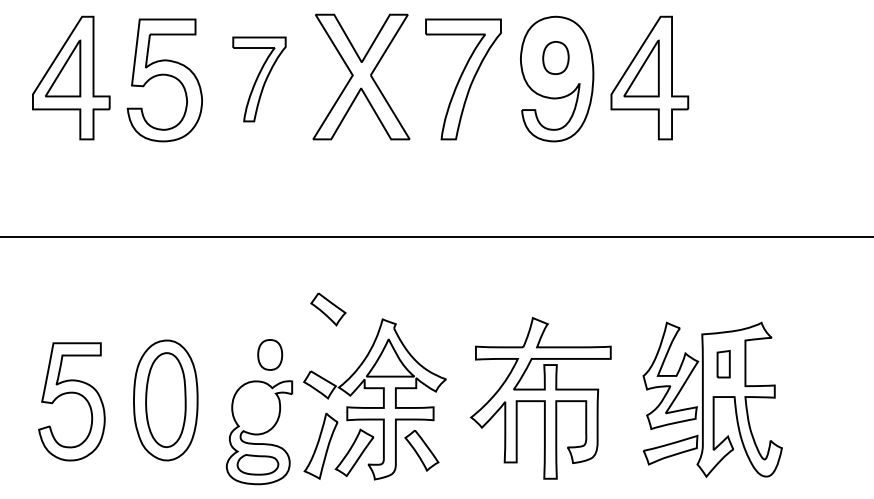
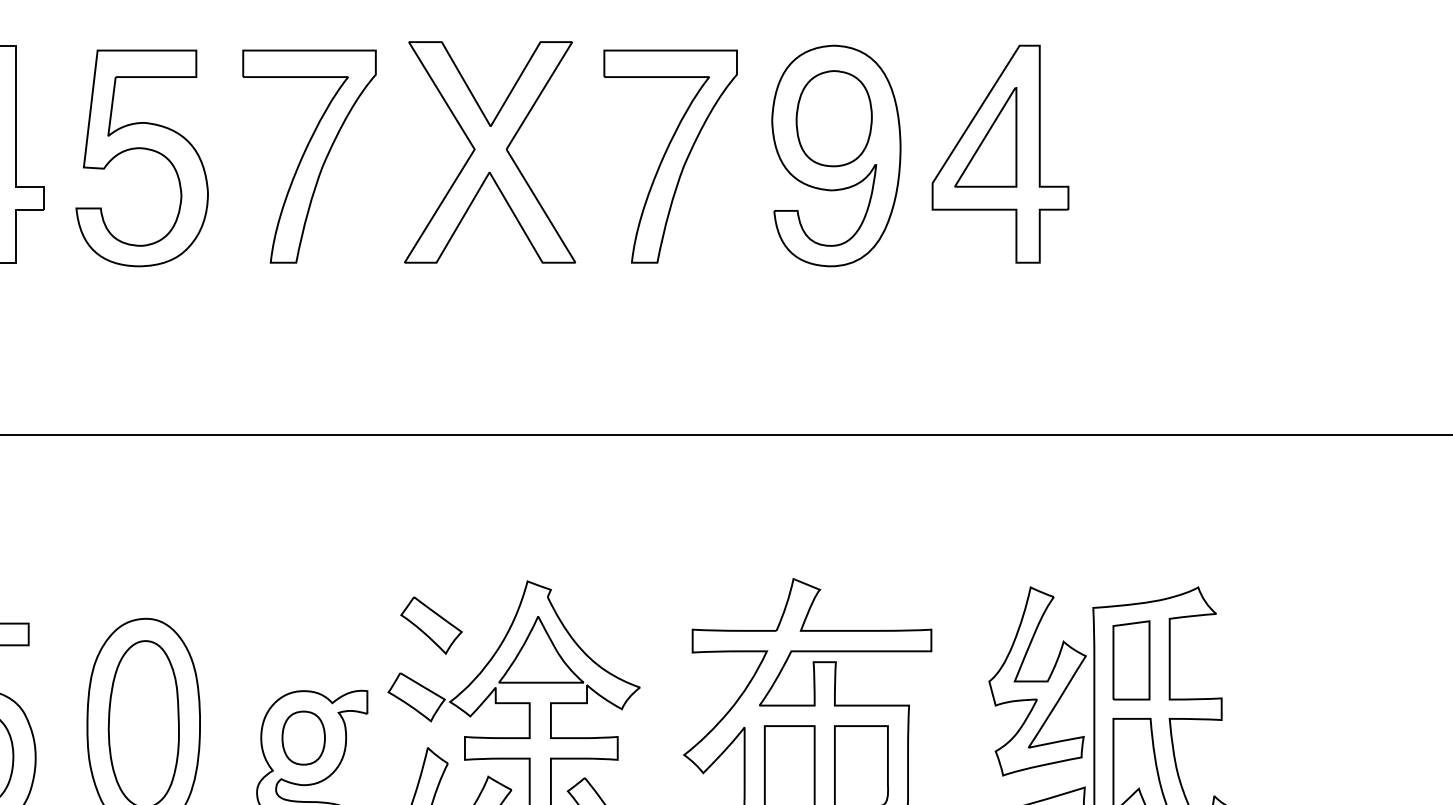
part: (555, 57) -> (833, 117), size x1.67
part: (259, 79) -> (309, 156), size x1.43
part: (328, 309) -> (431, 625), moved
part: (270, 354) -> (304, 737), moved
part: (723, 364) -> (1130, 661), size x1.67

